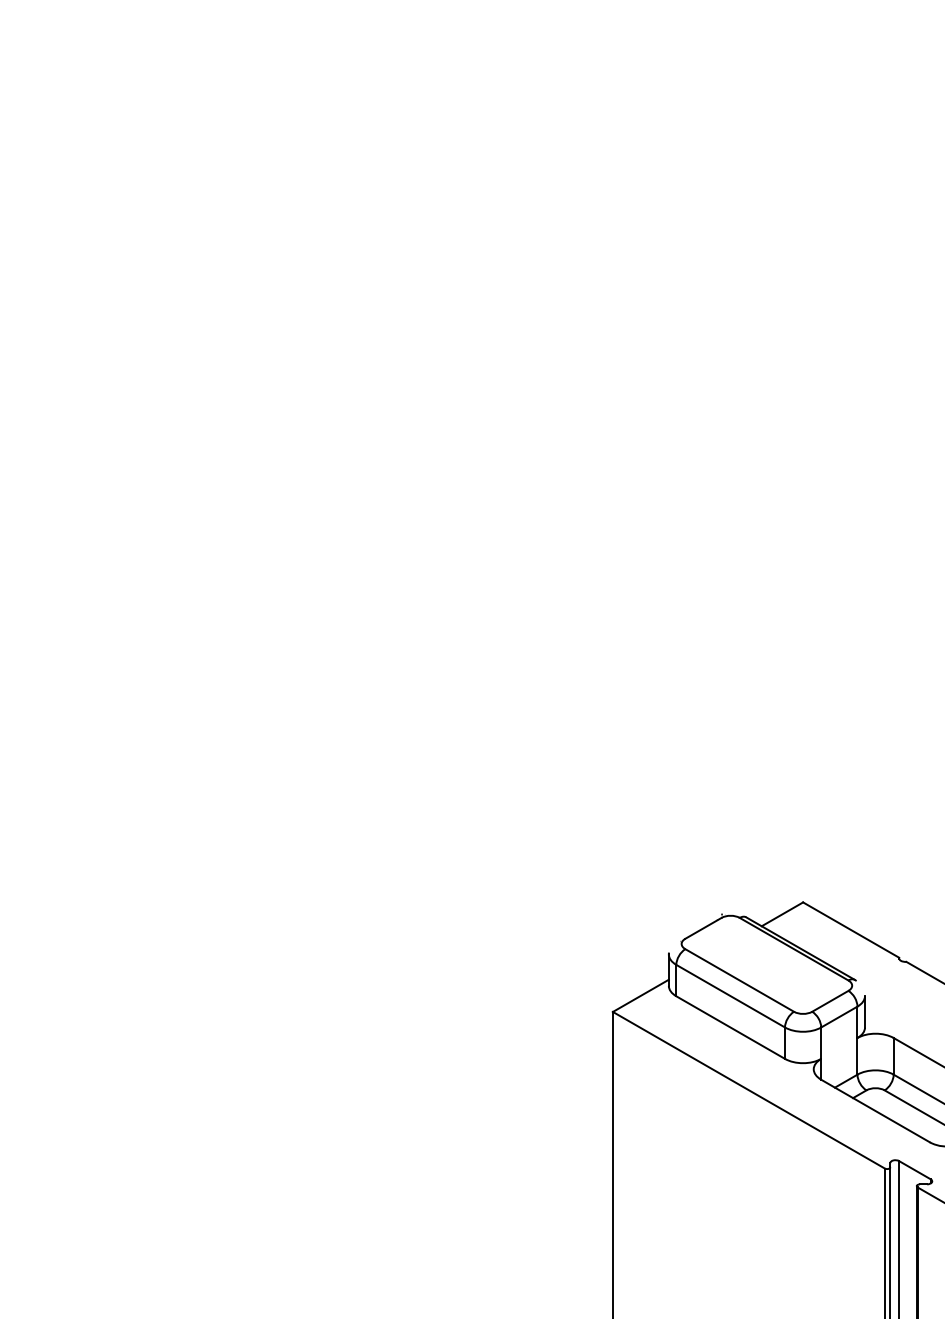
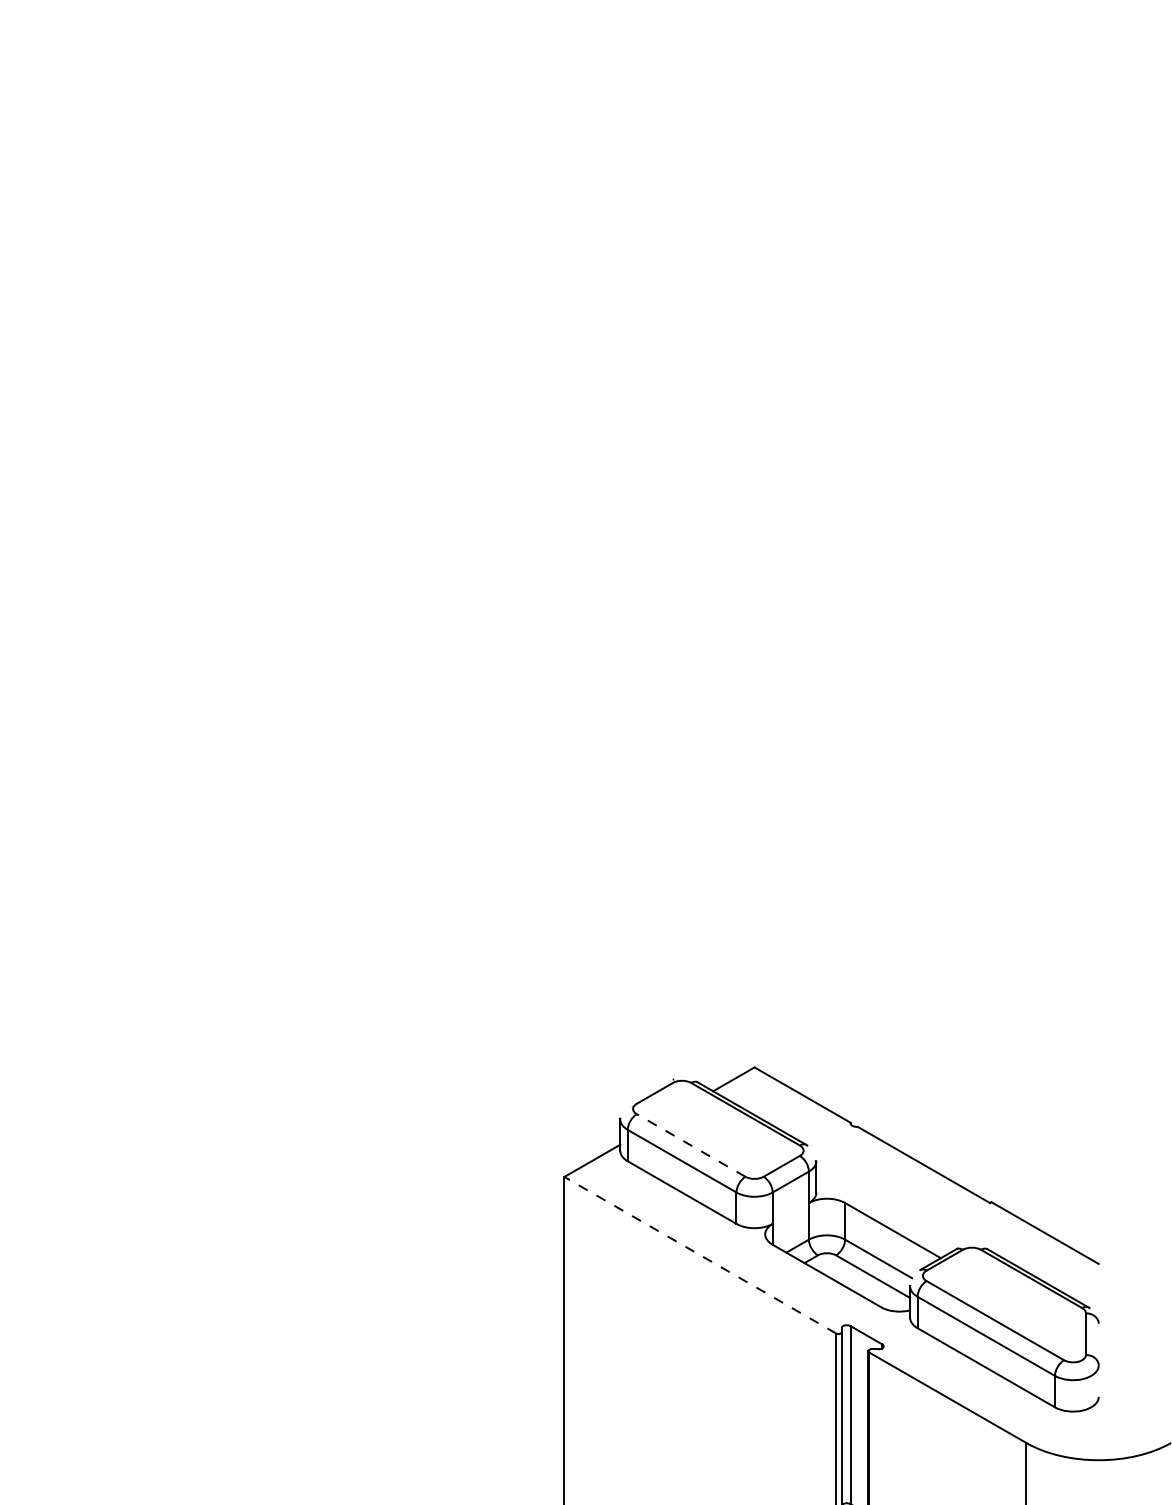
line: (740, 980) -> (691, 1145), solid -> dashed
line: (749, 1090) -> (700, 1255), solid -> dashed

